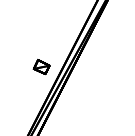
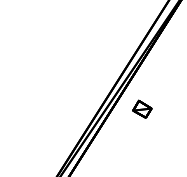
part: (41, 66) -> (142, 108), moved

